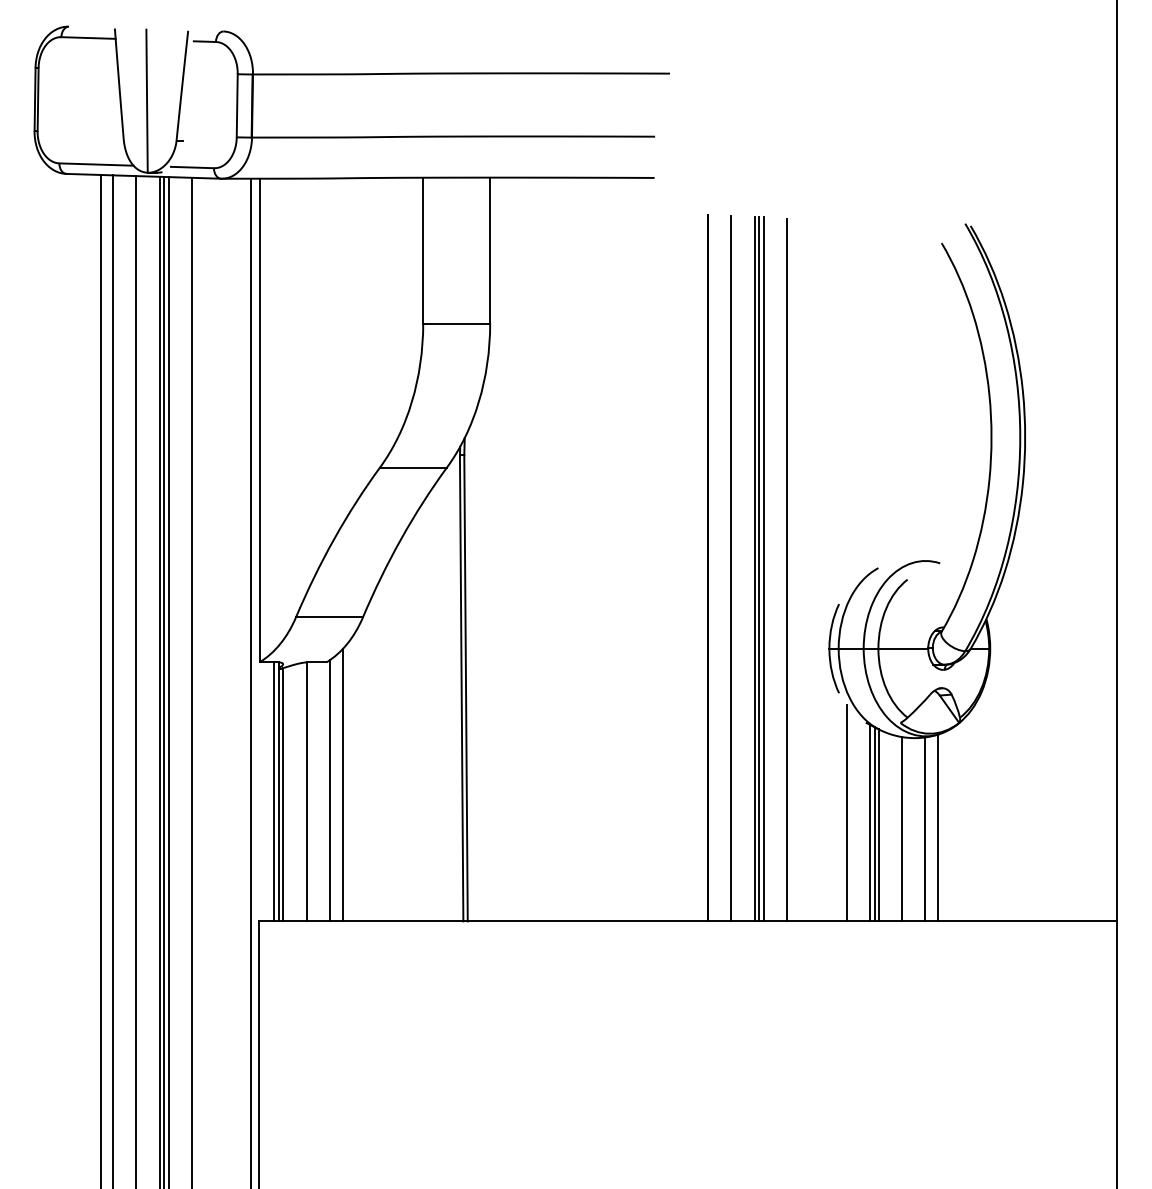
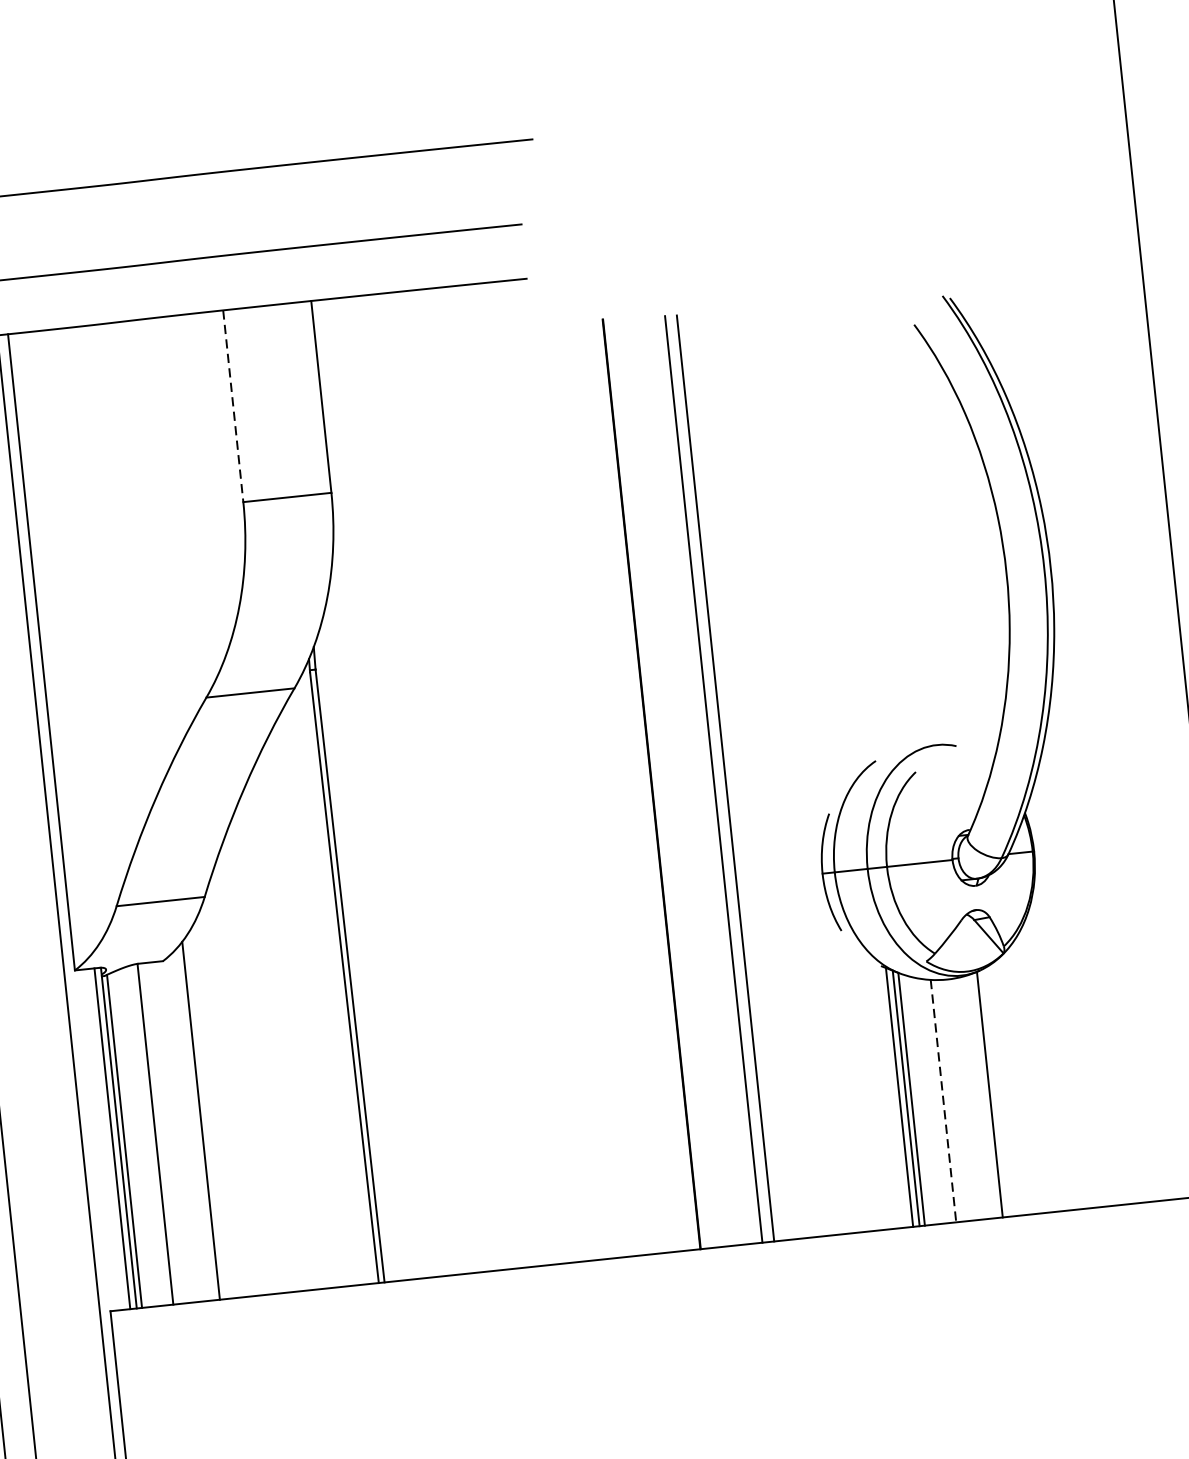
line: (423, 250) -> (233, 406), solid -> dashed
line: (731, 568) -> (682, 781), removed
line: (759, 569) -> (719, 779), removed
line: (787, 569) -> (756, 775), removed
line: (330, 790) -> (185, 1129), removed
line: (846, 813) -> (867, 1088), removed
line: (902, 829) -> (943, 1101), solid -> dashed
line: (925, 829) -> (973, 1098), removed

